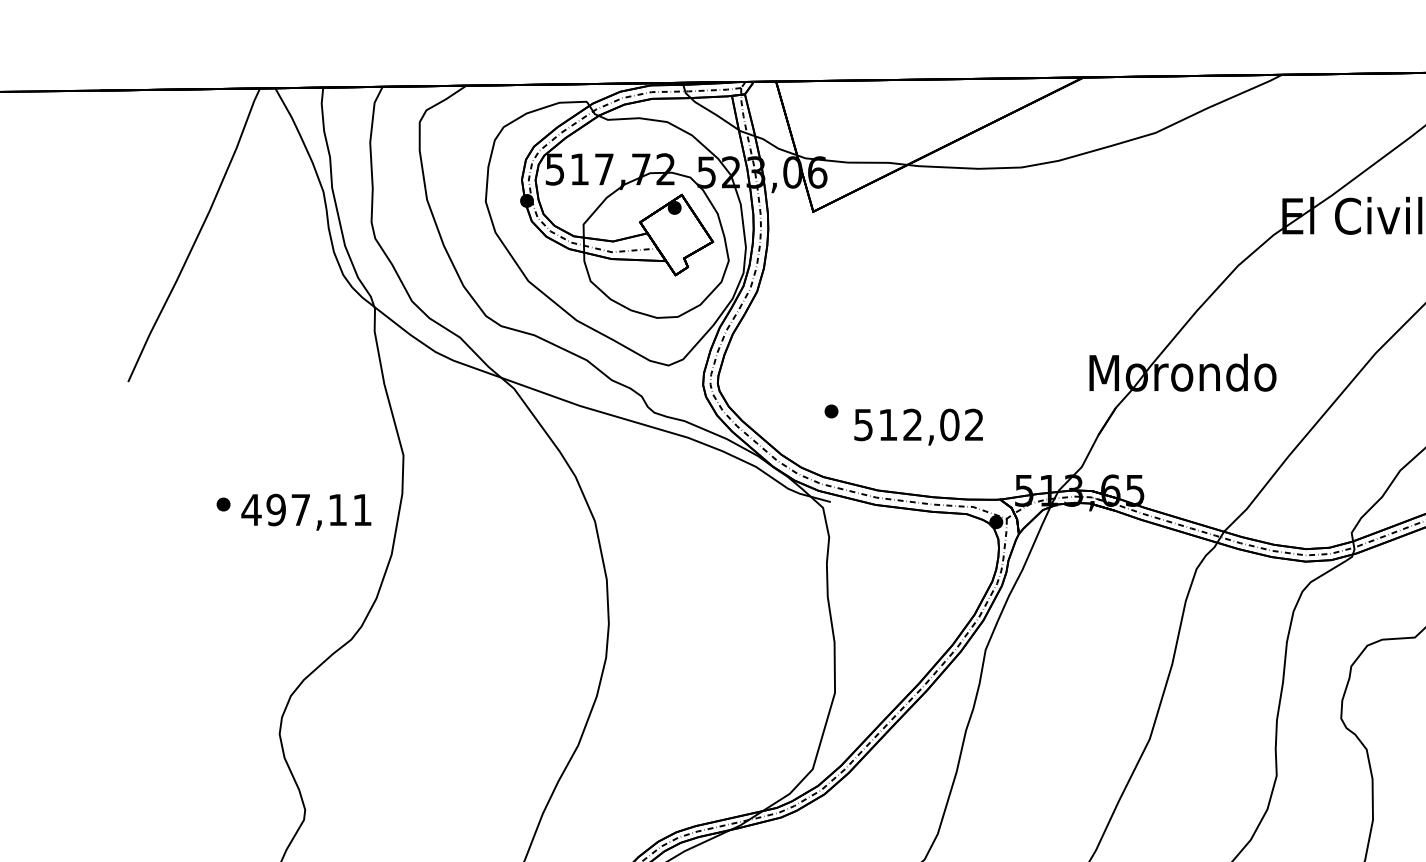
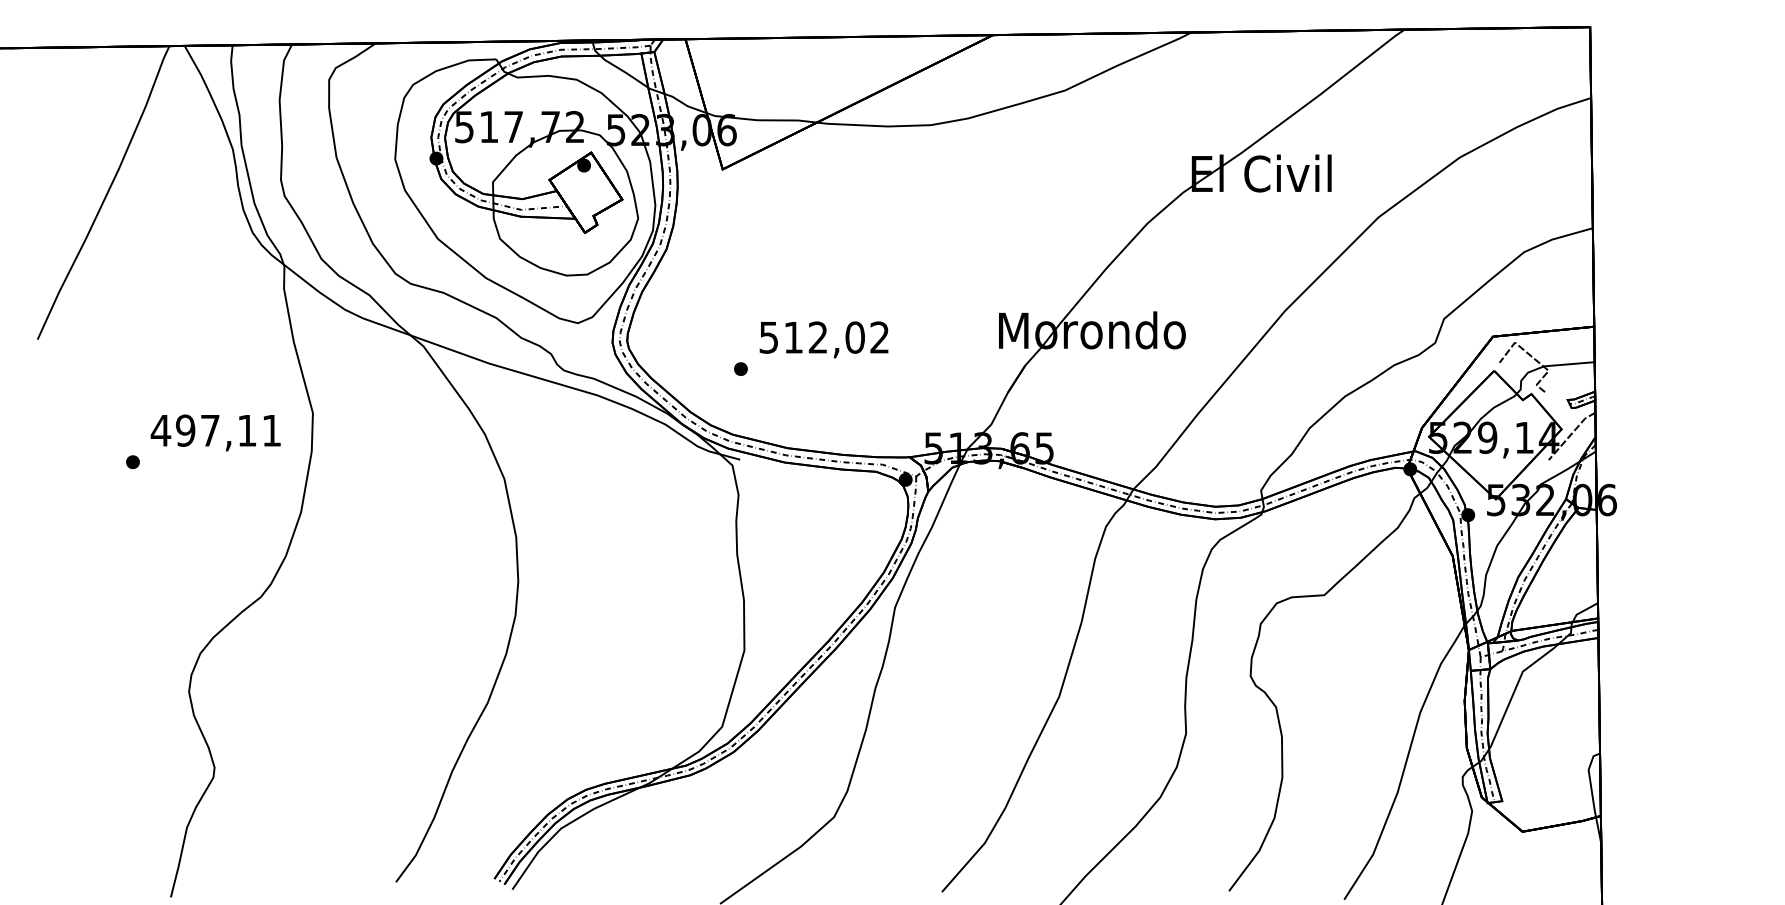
text: (918, 426) -> (823, 339), moved
text: (306, 511) -> (215, 432), moved

